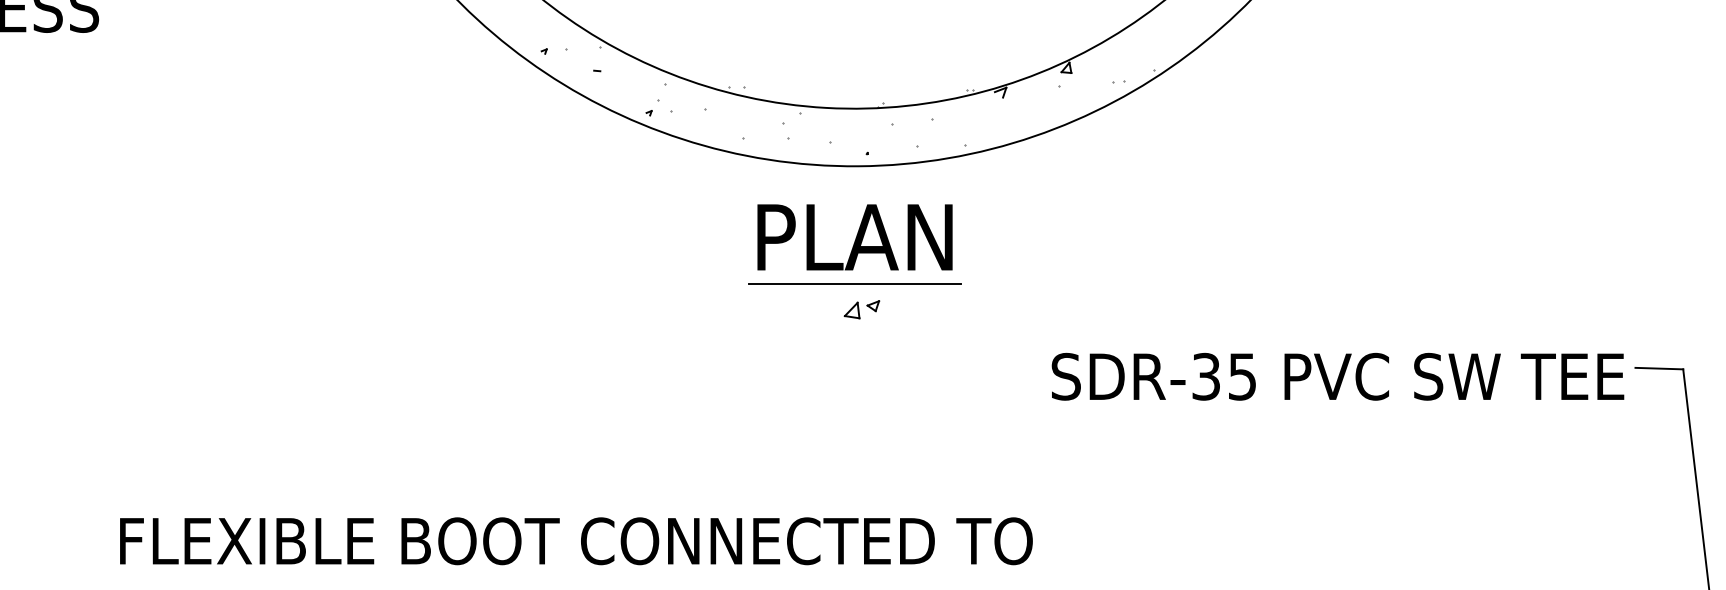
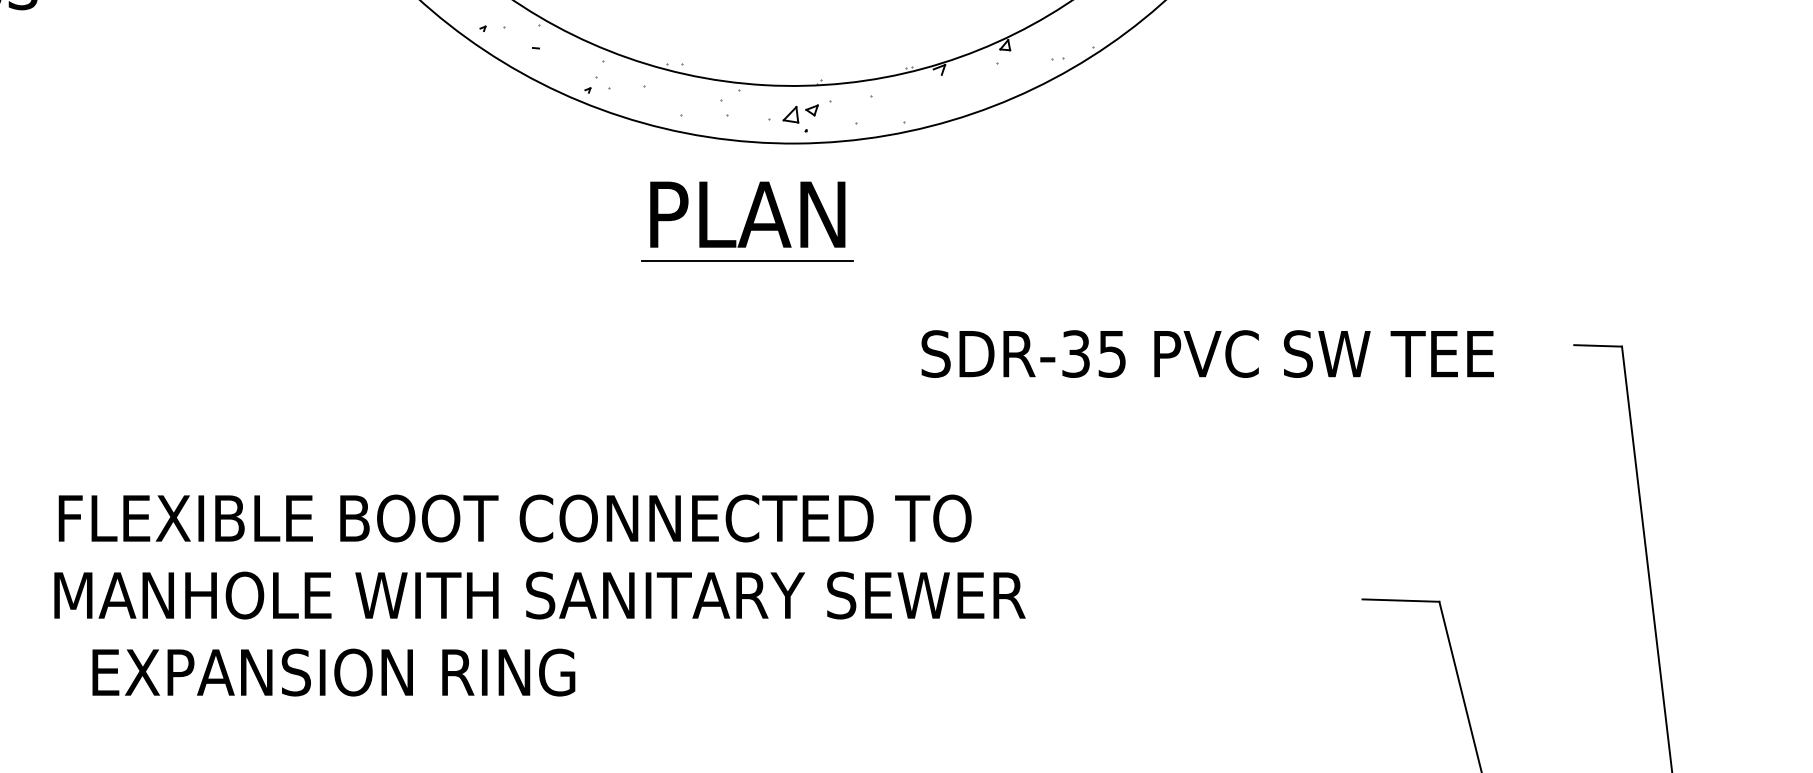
part: (854, 244) -> (747, 221), moved
part: (861, 309) -> (800, 113), moved
text: (1337, 376) -> (1207, 353), moved

